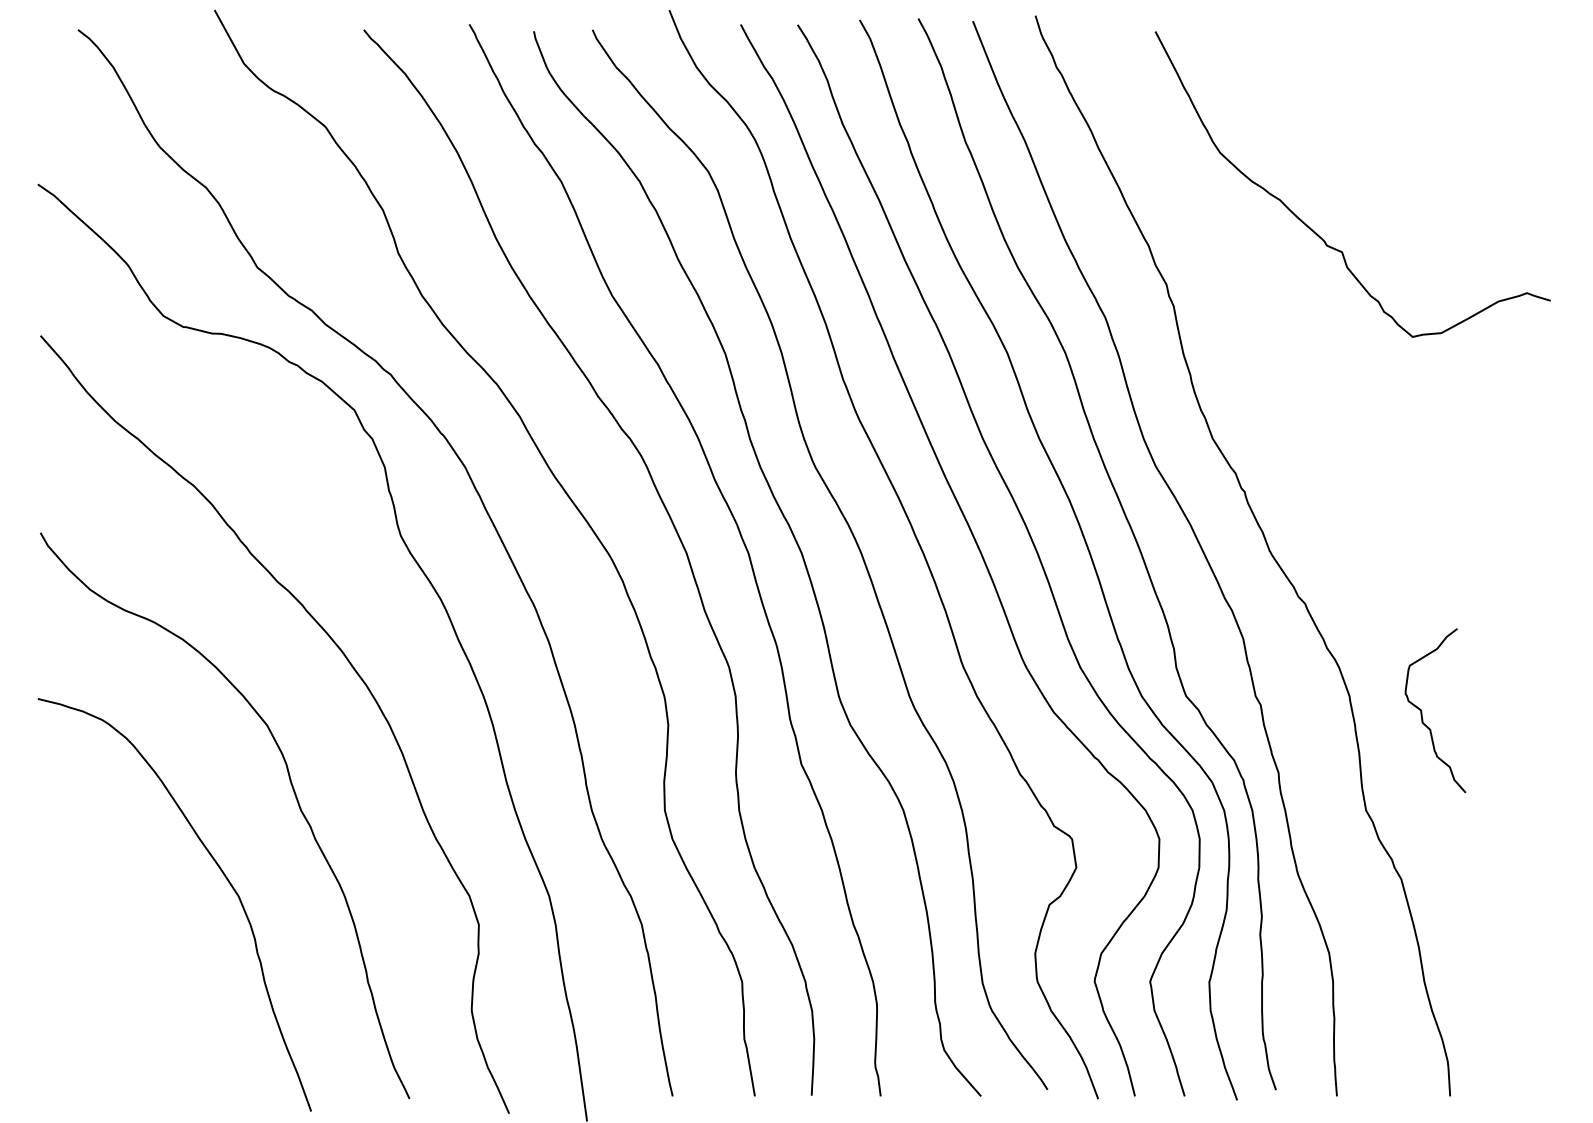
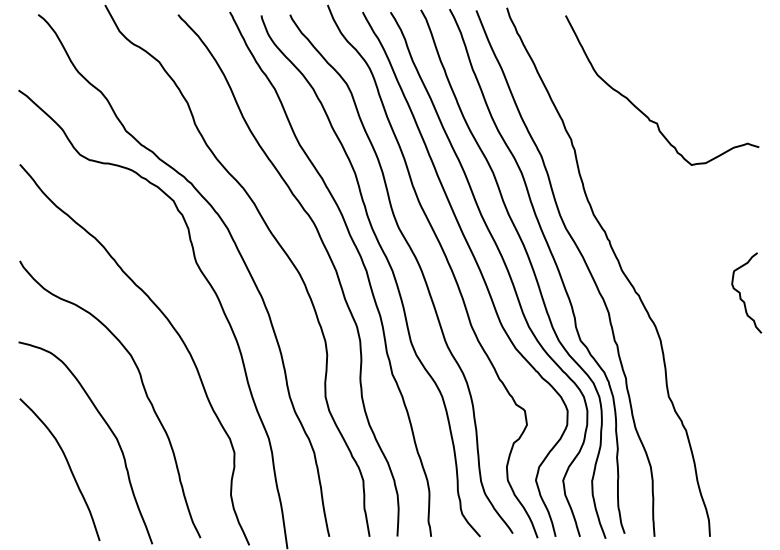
curve: (1422, 709) -> (740, 292), moved
curve: (139, 954) -> (68, 467), added

